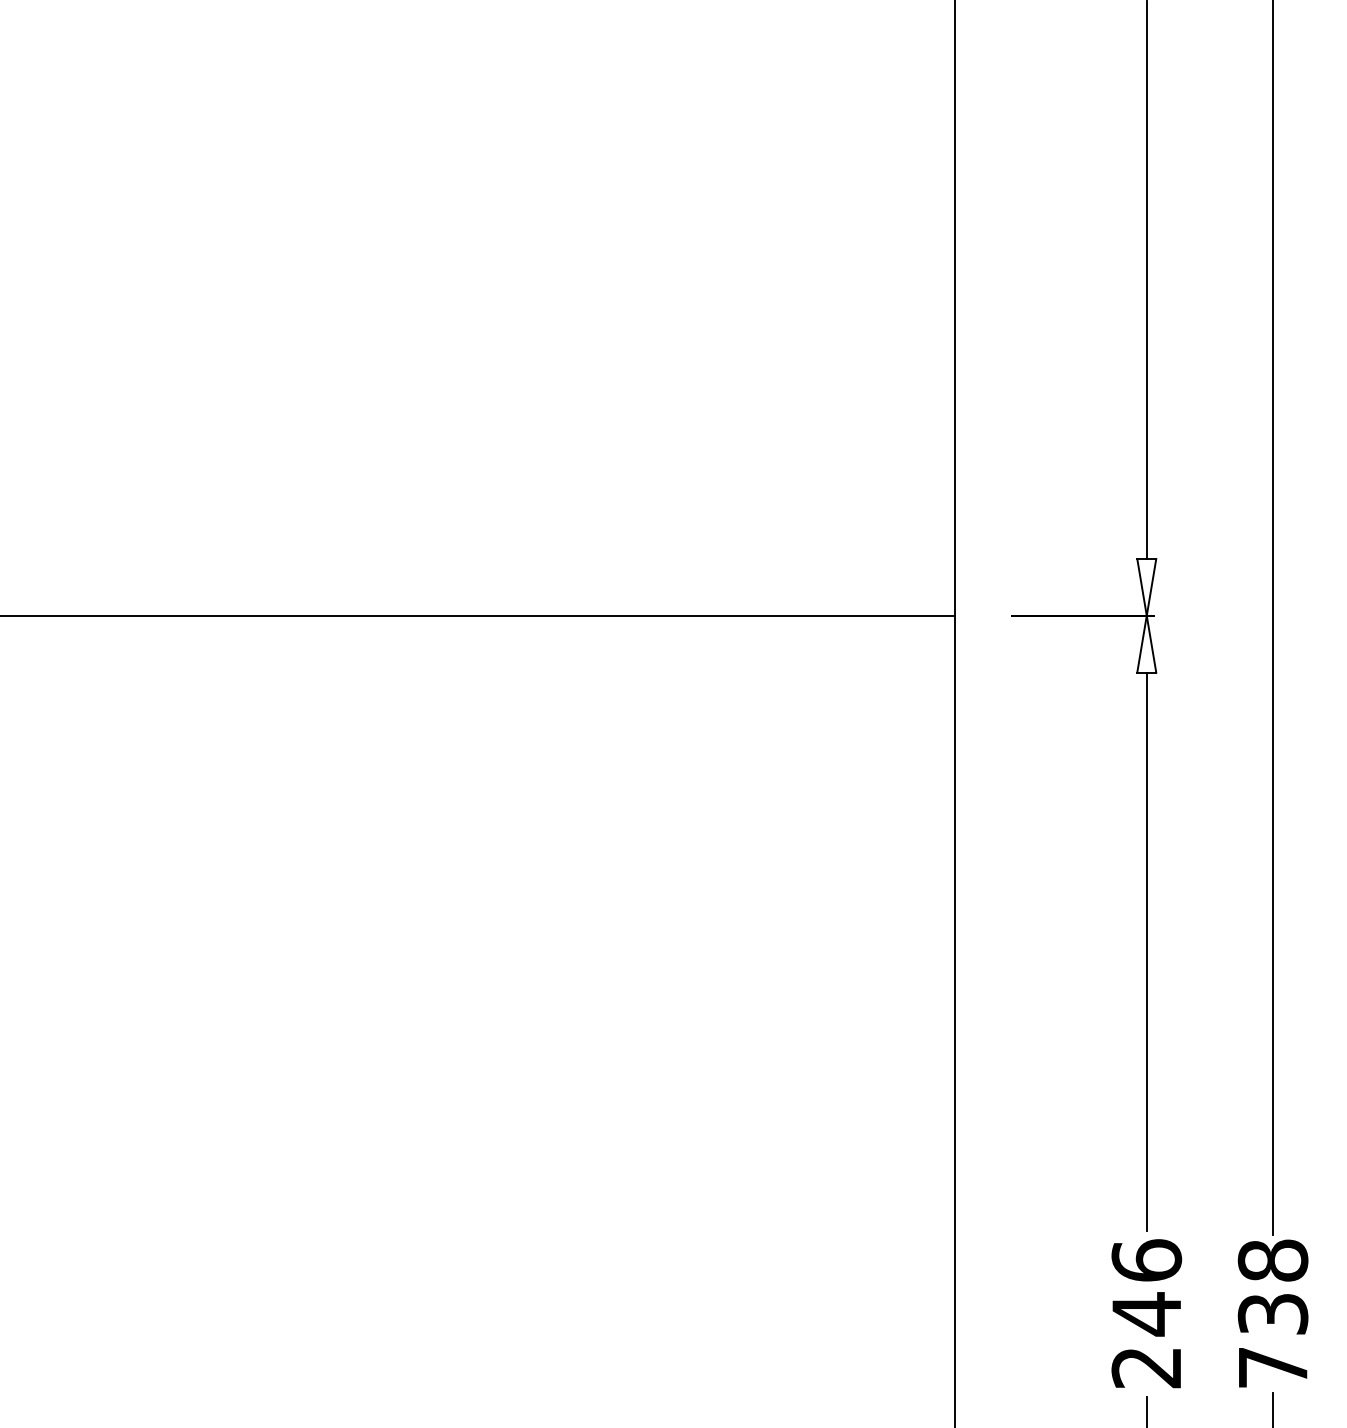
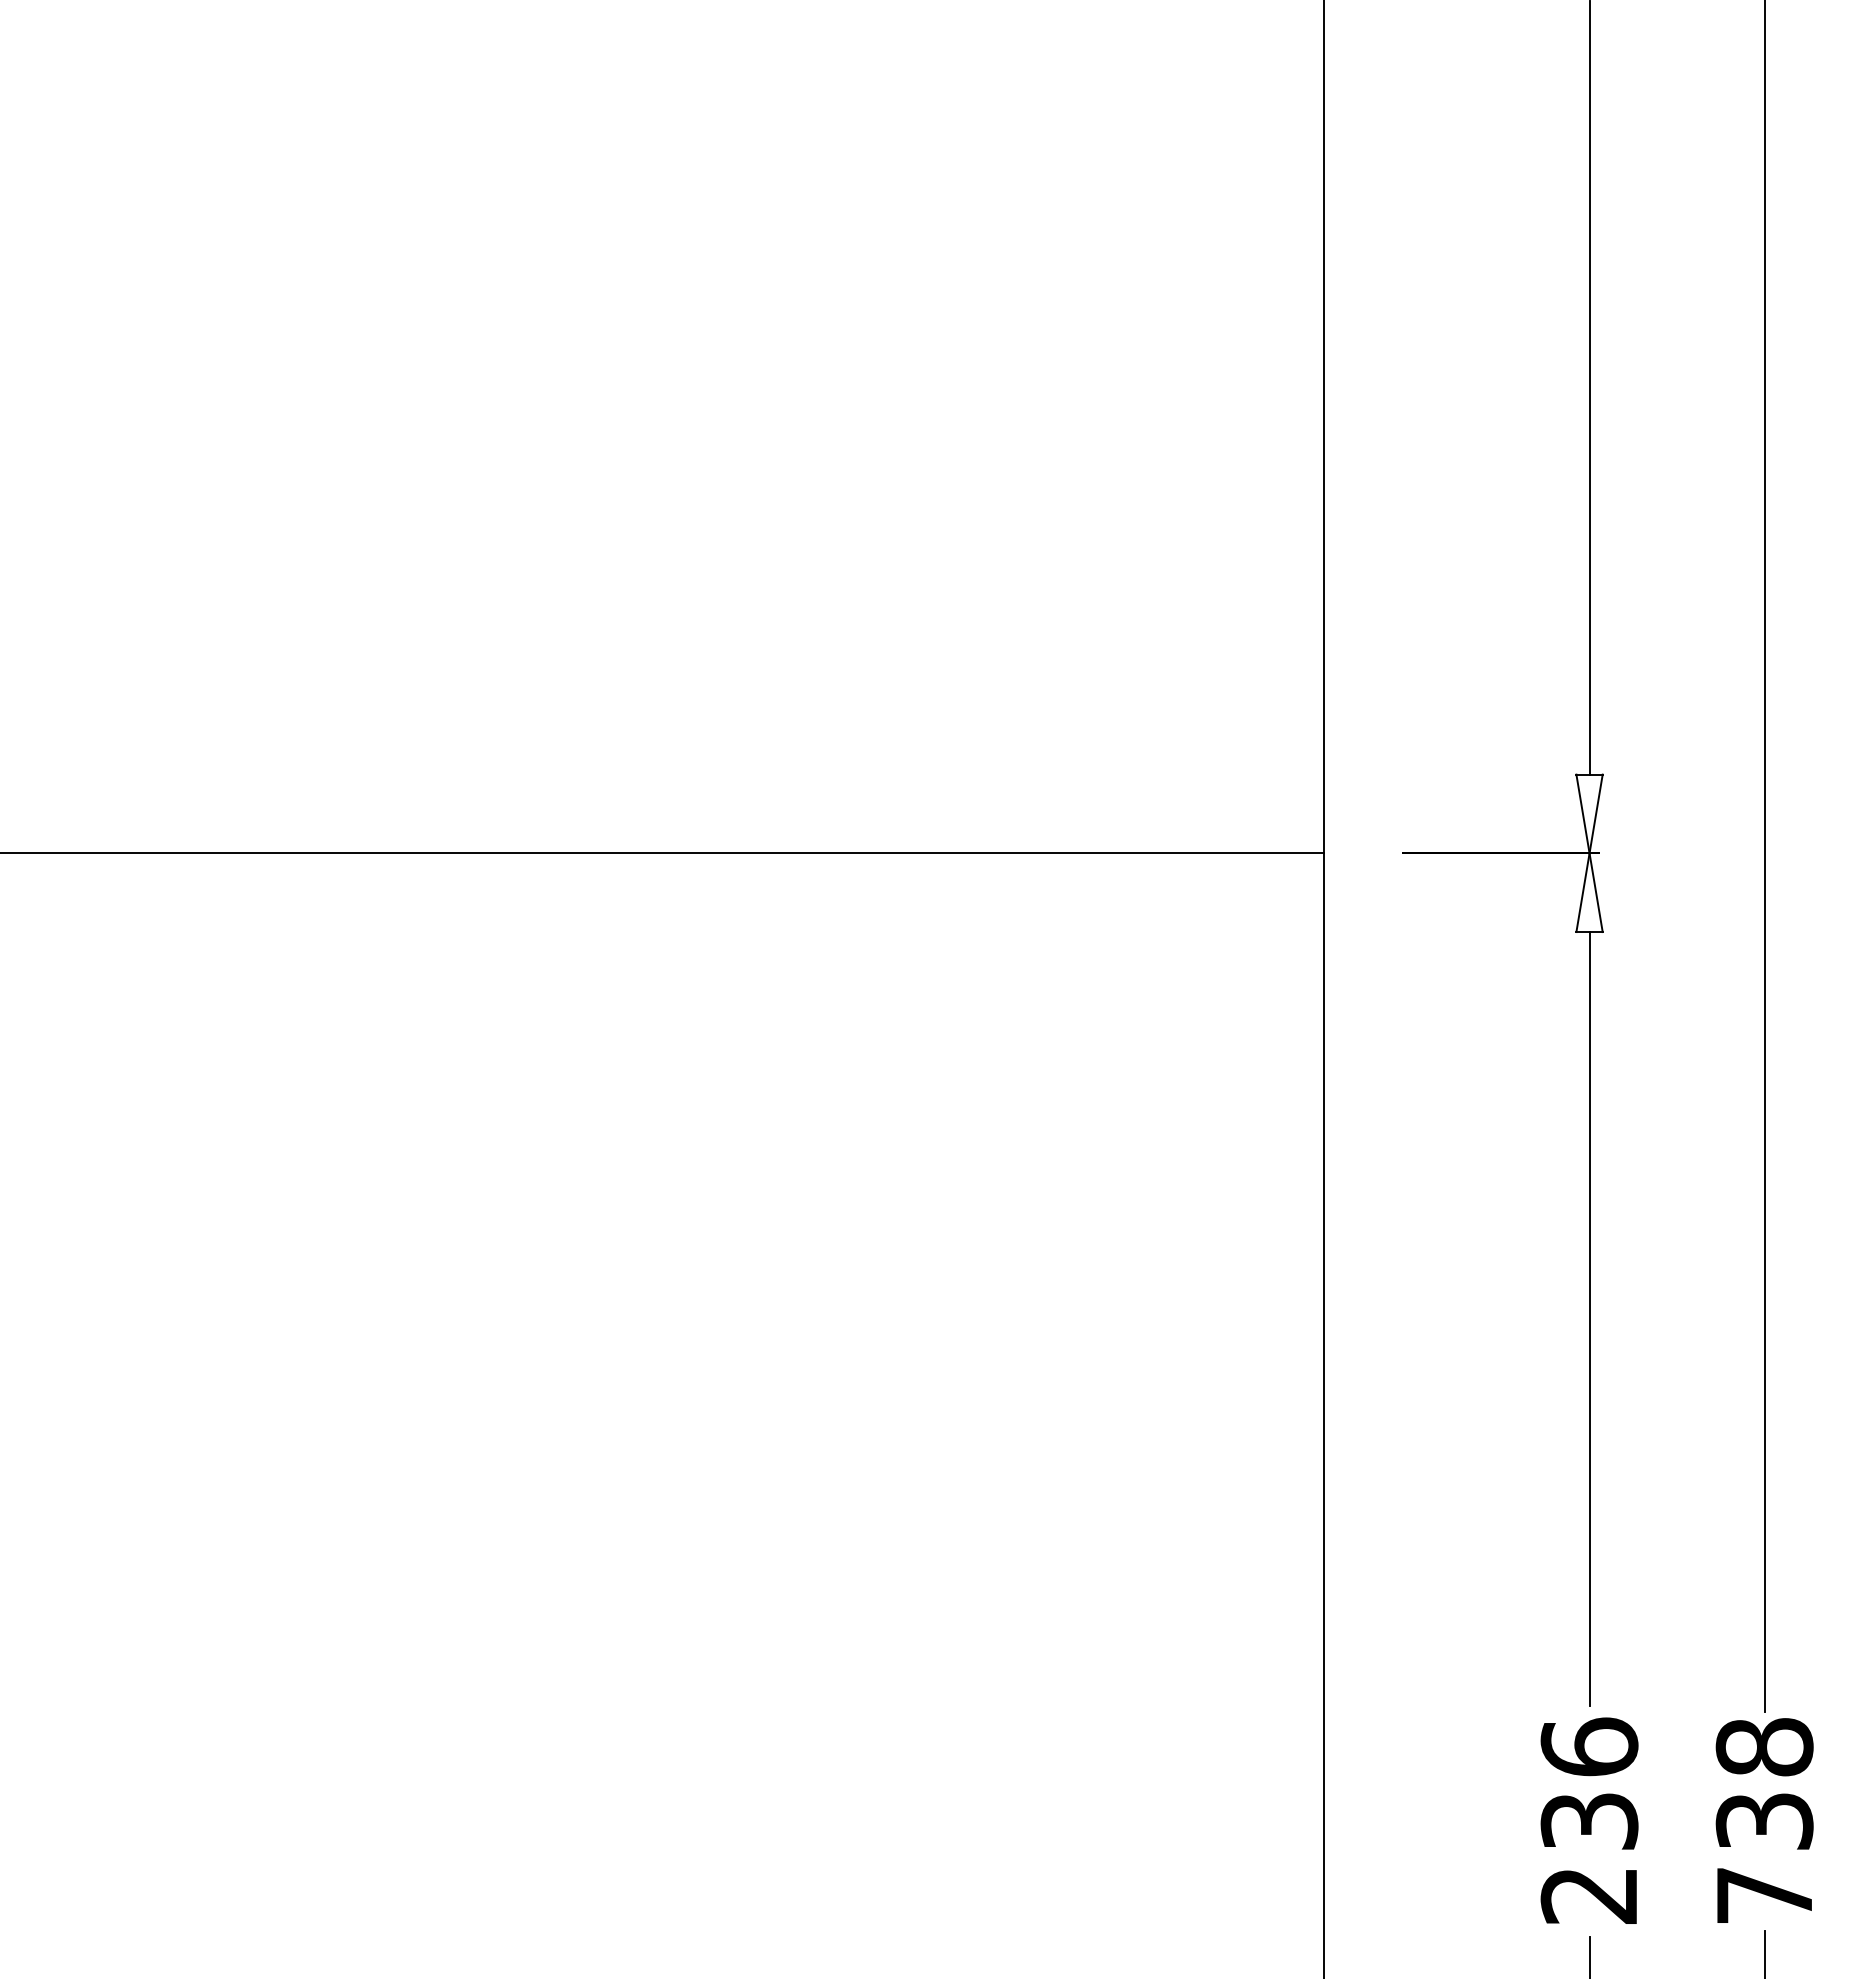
text: (1146, 1314) -> (1589, 1821), 246 -> 236

